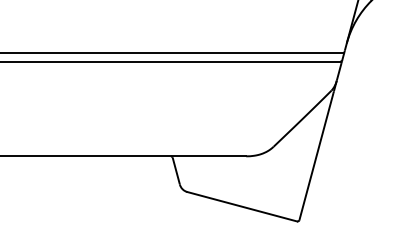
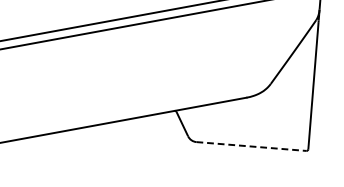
line: (242, 206) -> (251, 146), solid -> dashed

